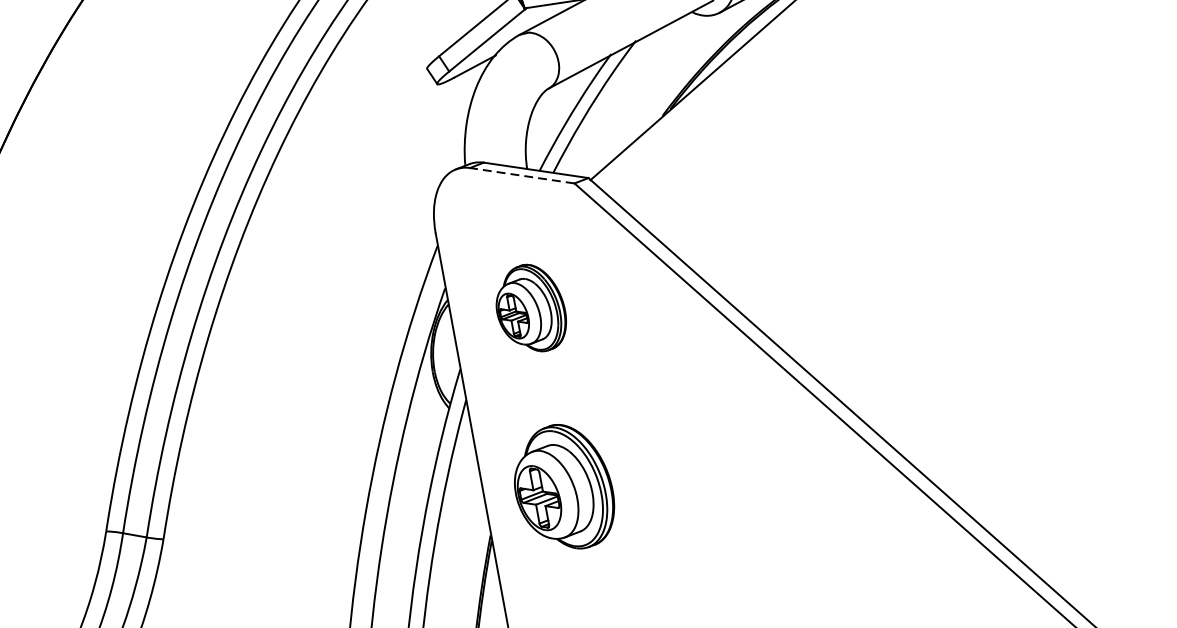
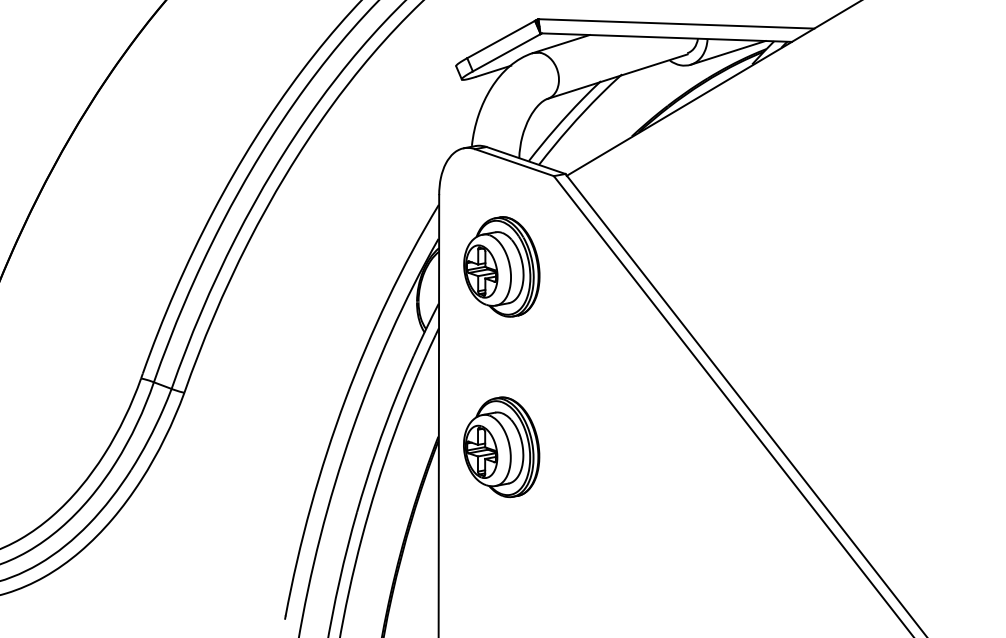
line: (522, 175) -> (514, 162), dashed -> solid
part: (530, 308) -> (501, 266), size x1.43
part: (563, 488) -> (501, 447), moved

